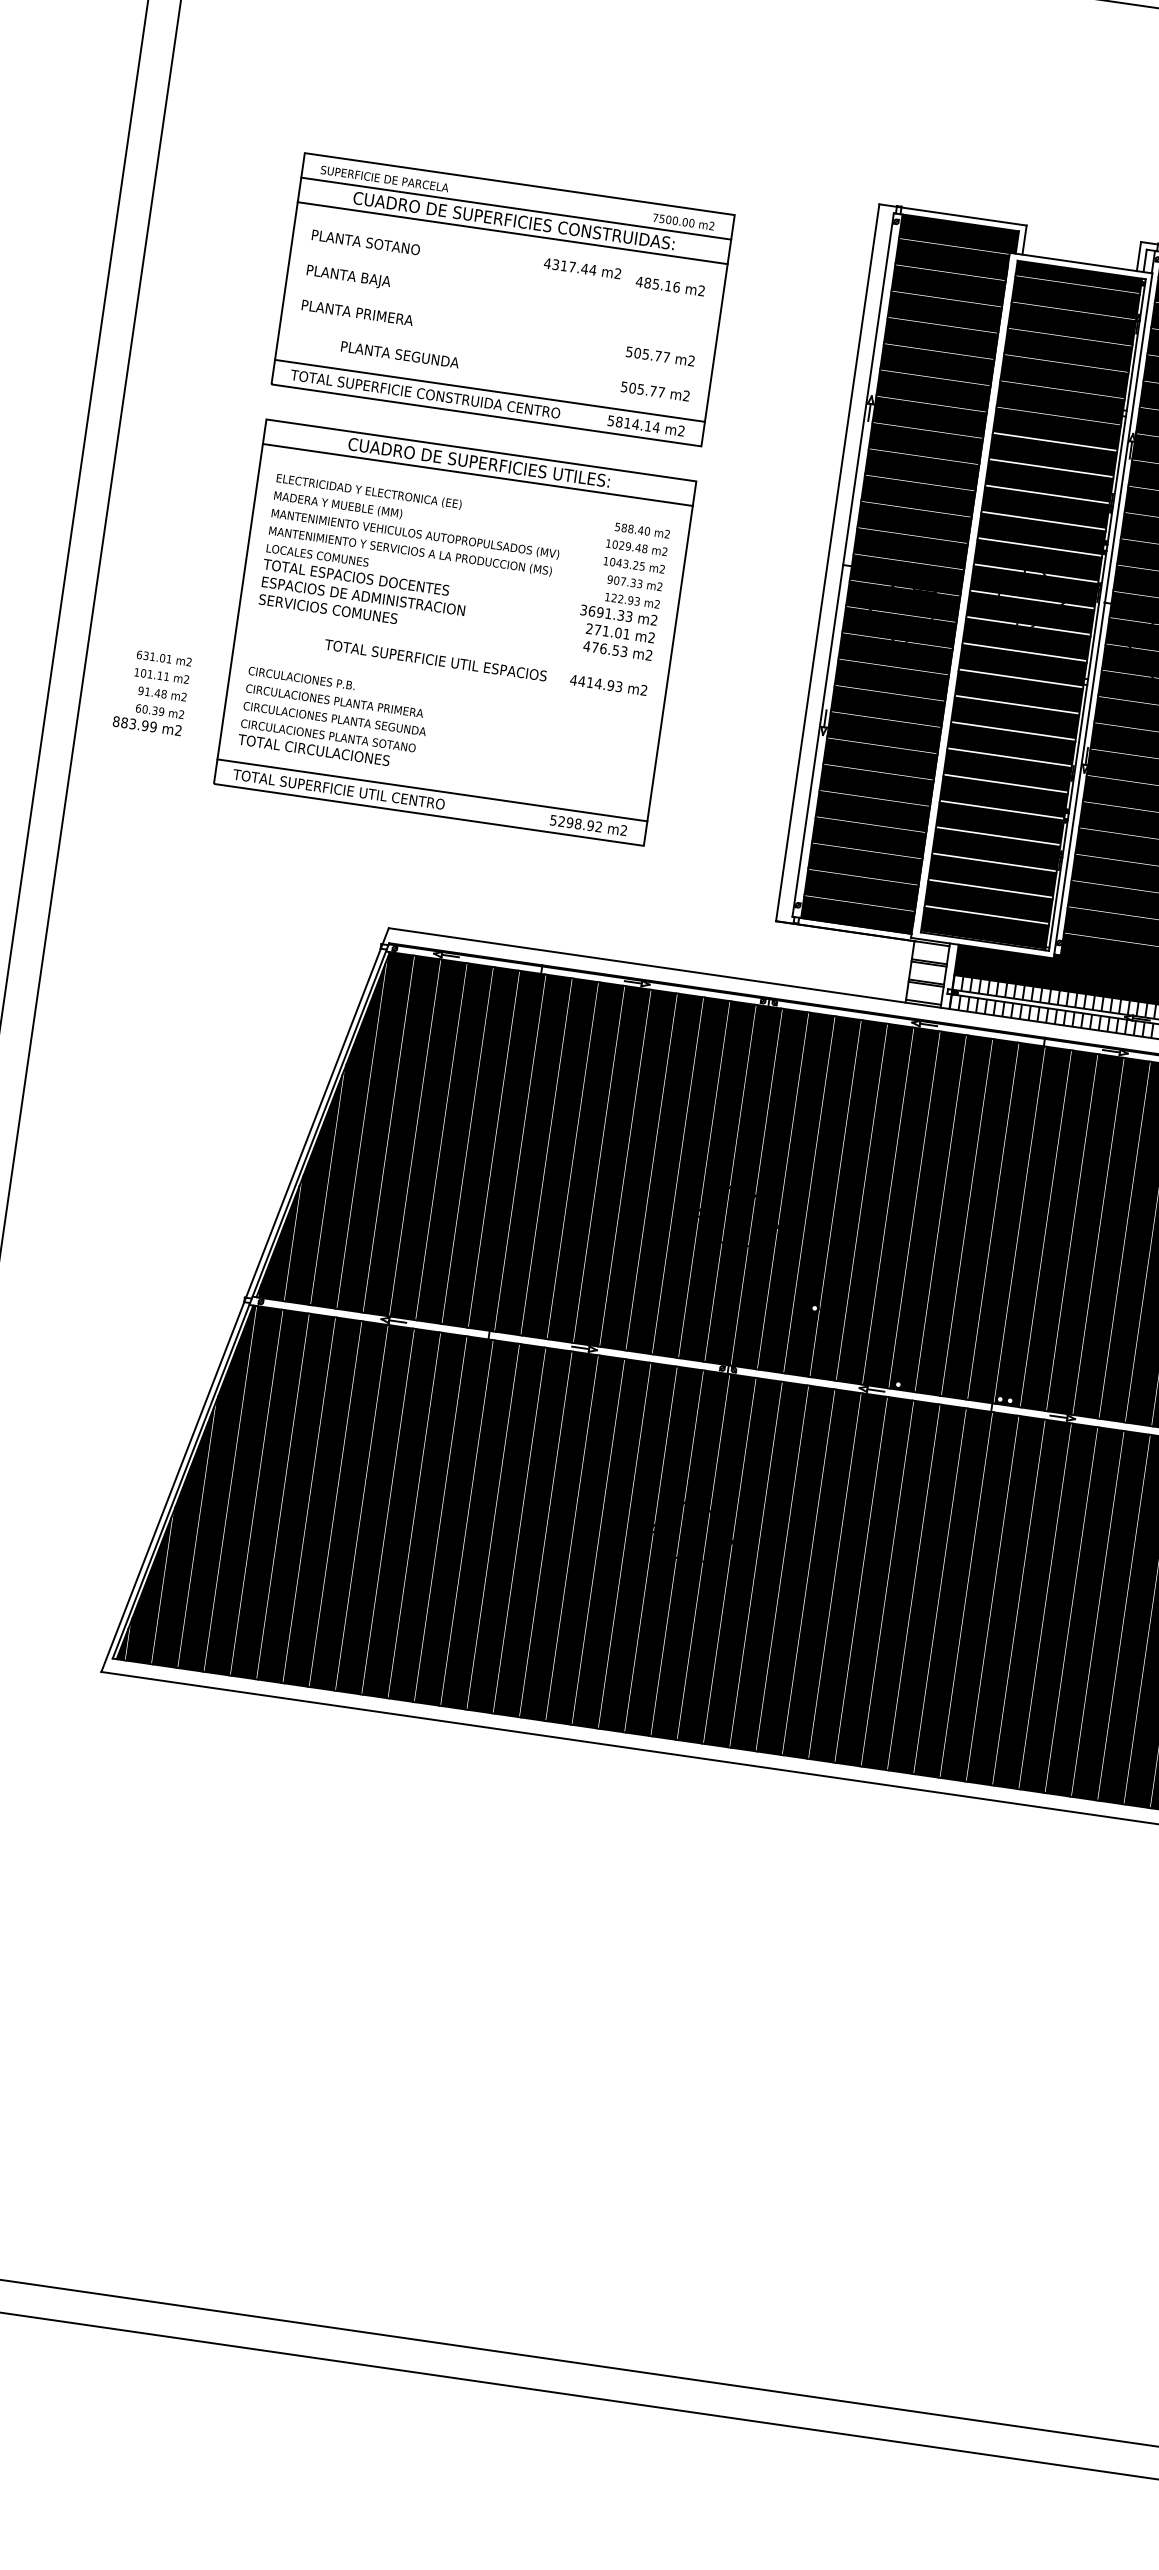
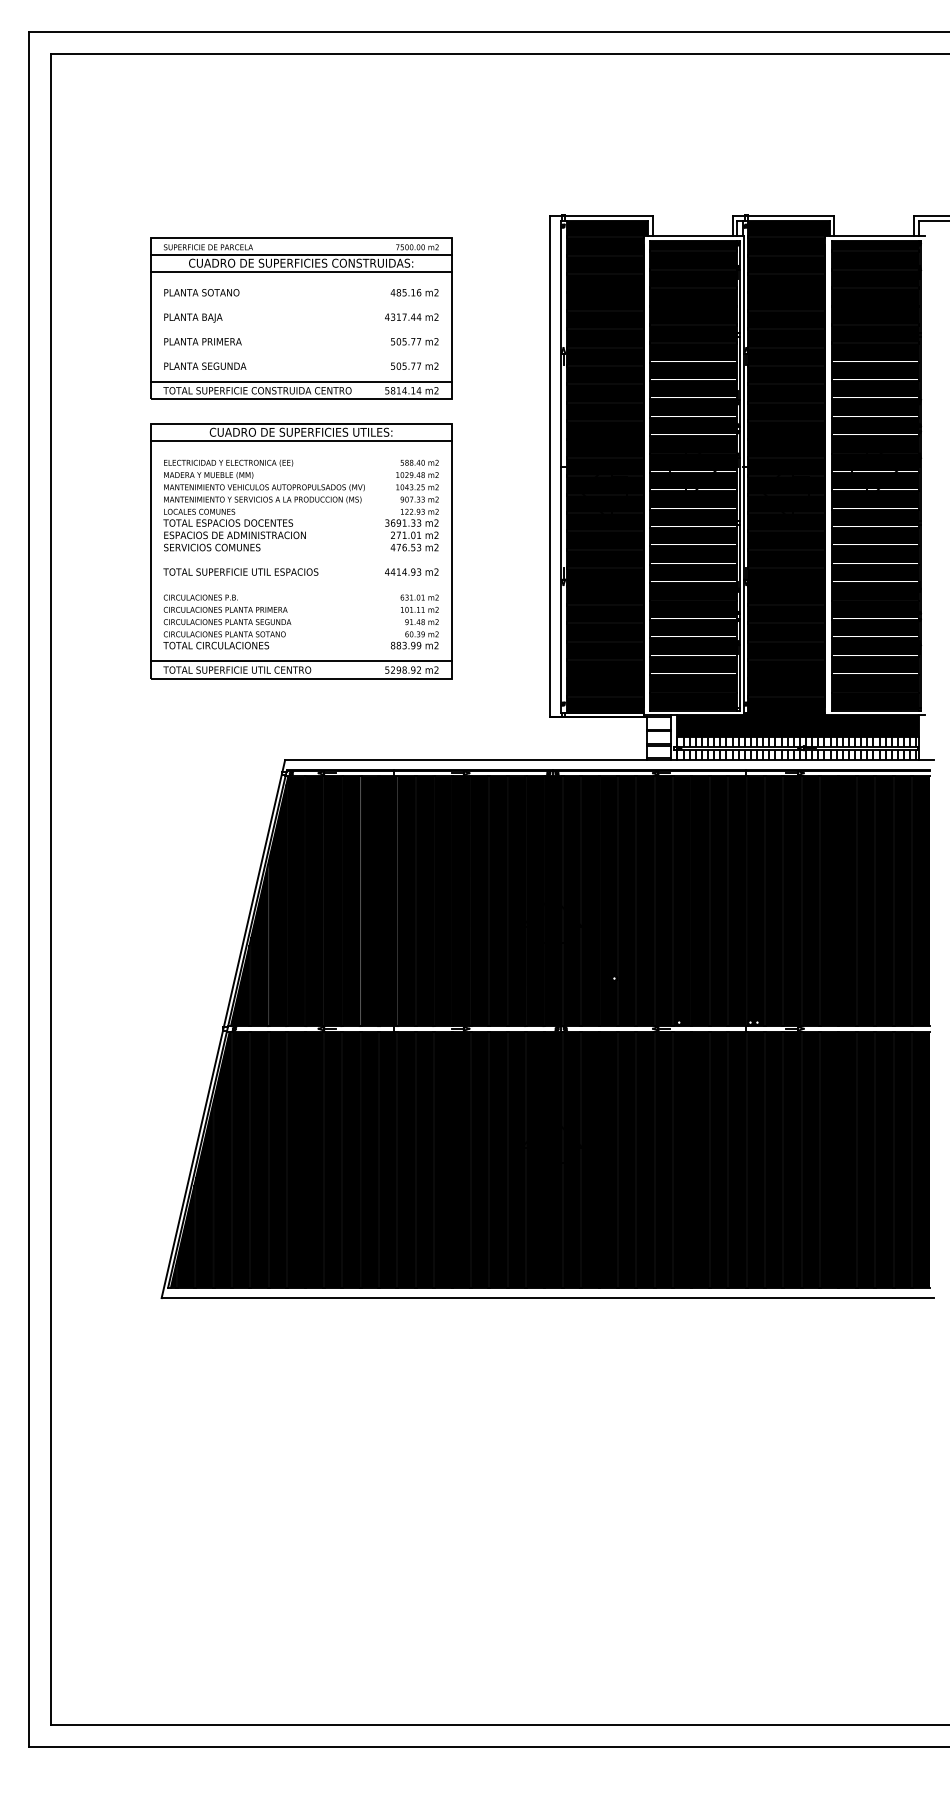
text: (582, 267) -> (411, 316), moved
text: (400, 353) -> (205, 365), moved
text: (435, 659) -> (240, 571), moved
text: (151, 691) -> (414, 621), moved

